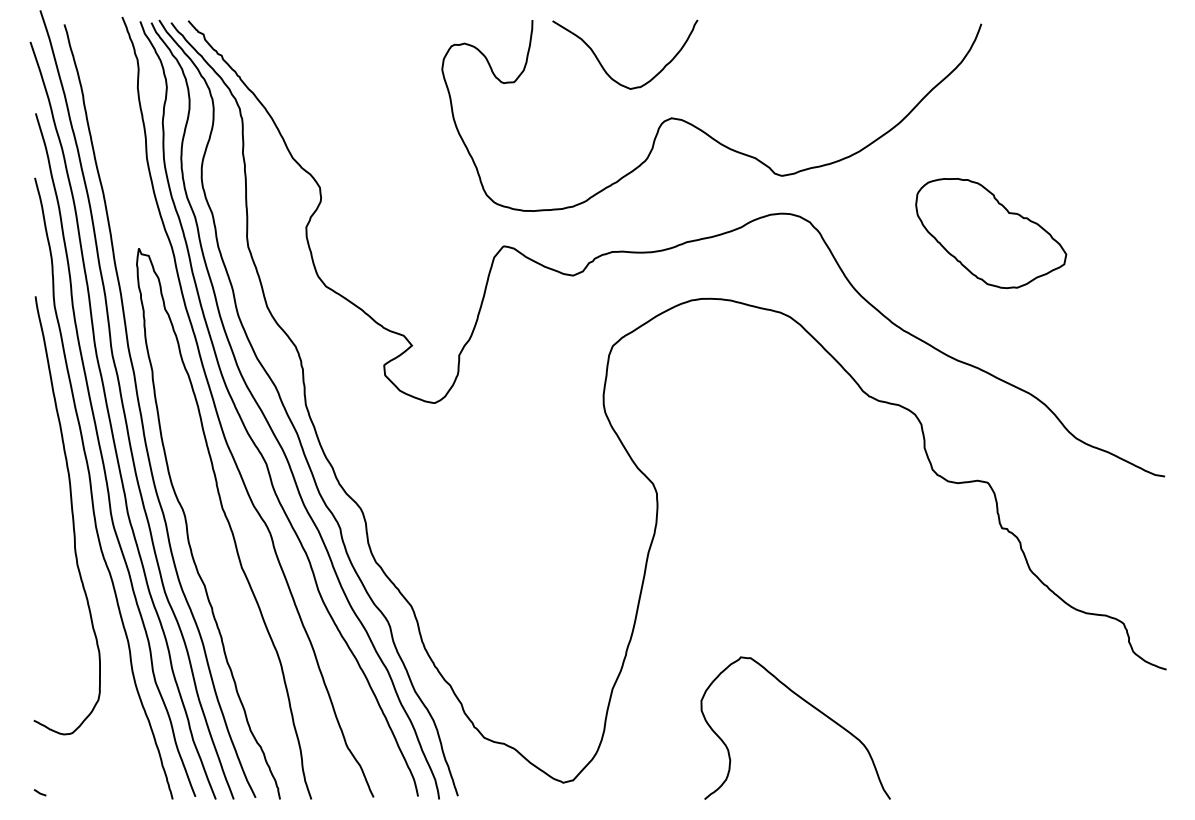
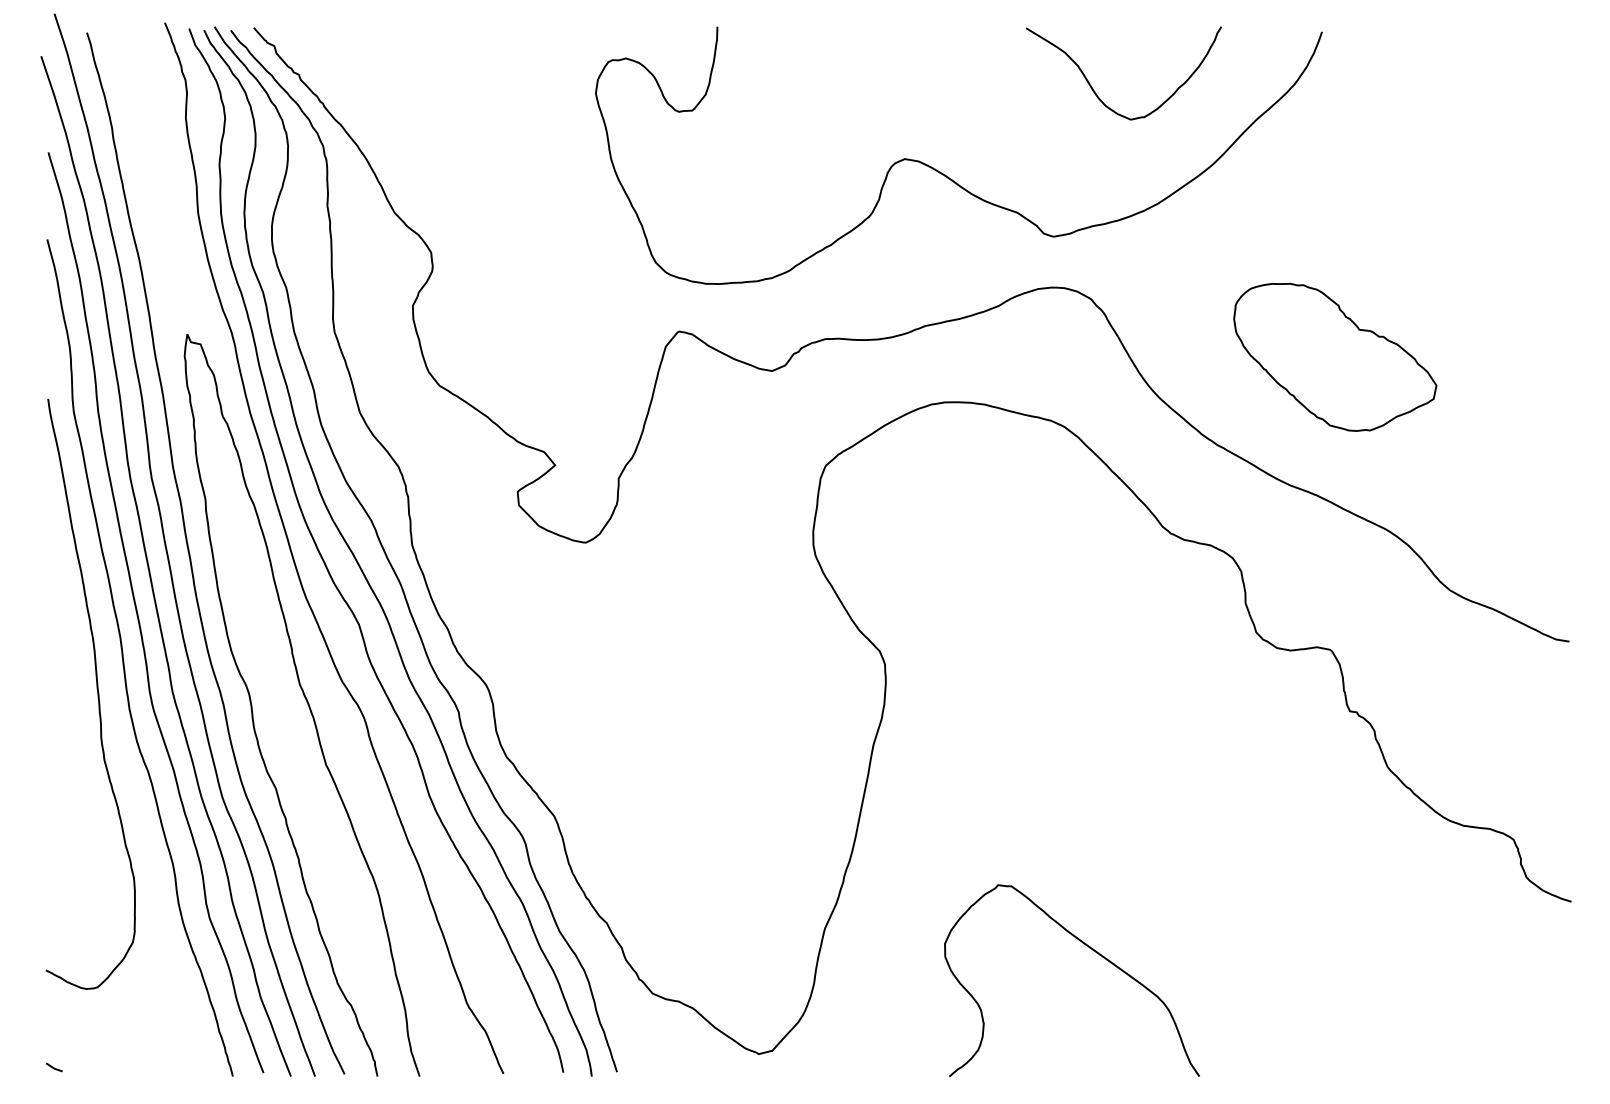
curve: (605, 69) -> (1097, 93), moved
part: (991, 233) -> (1335, 357), moved

